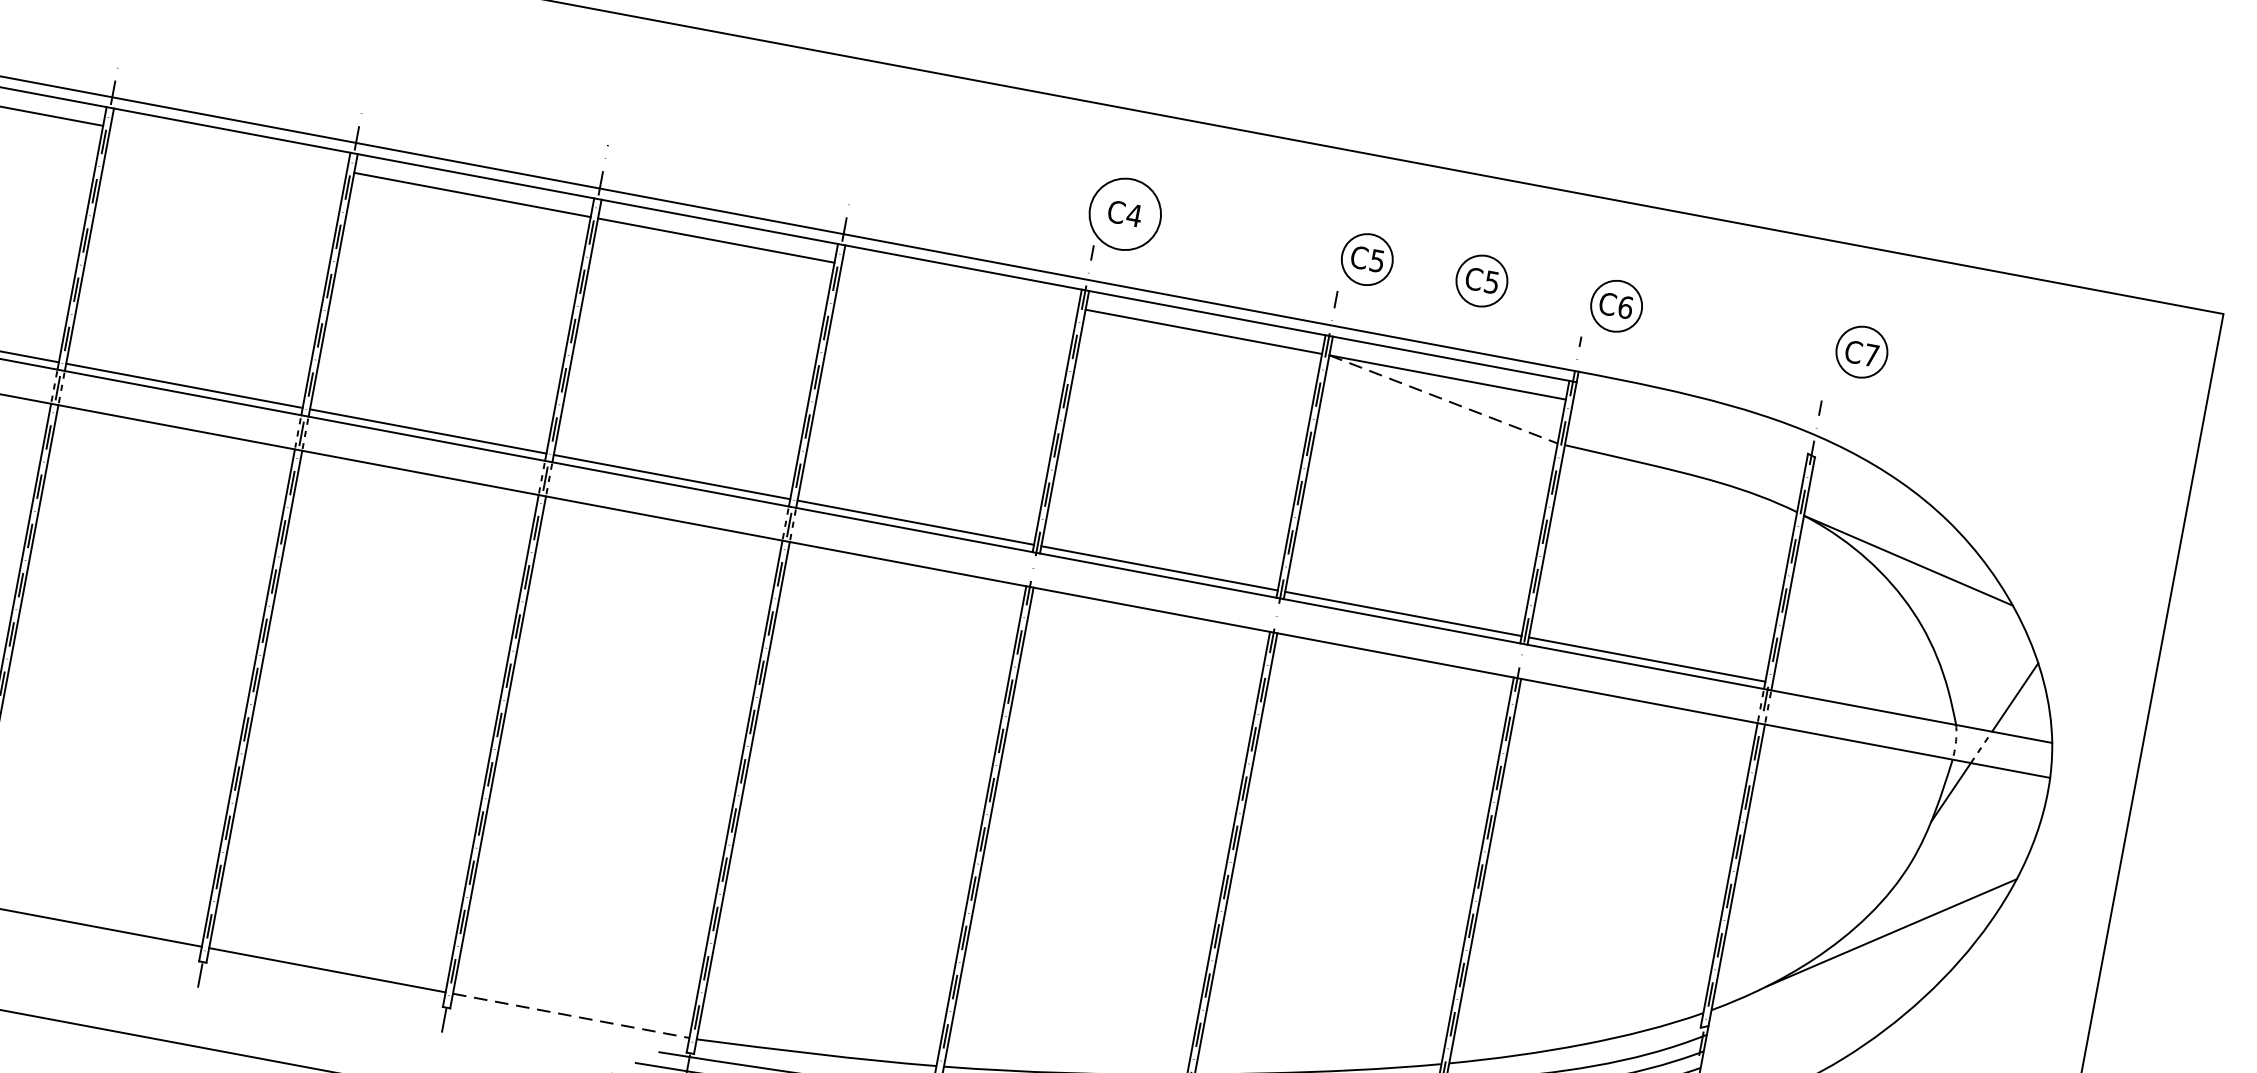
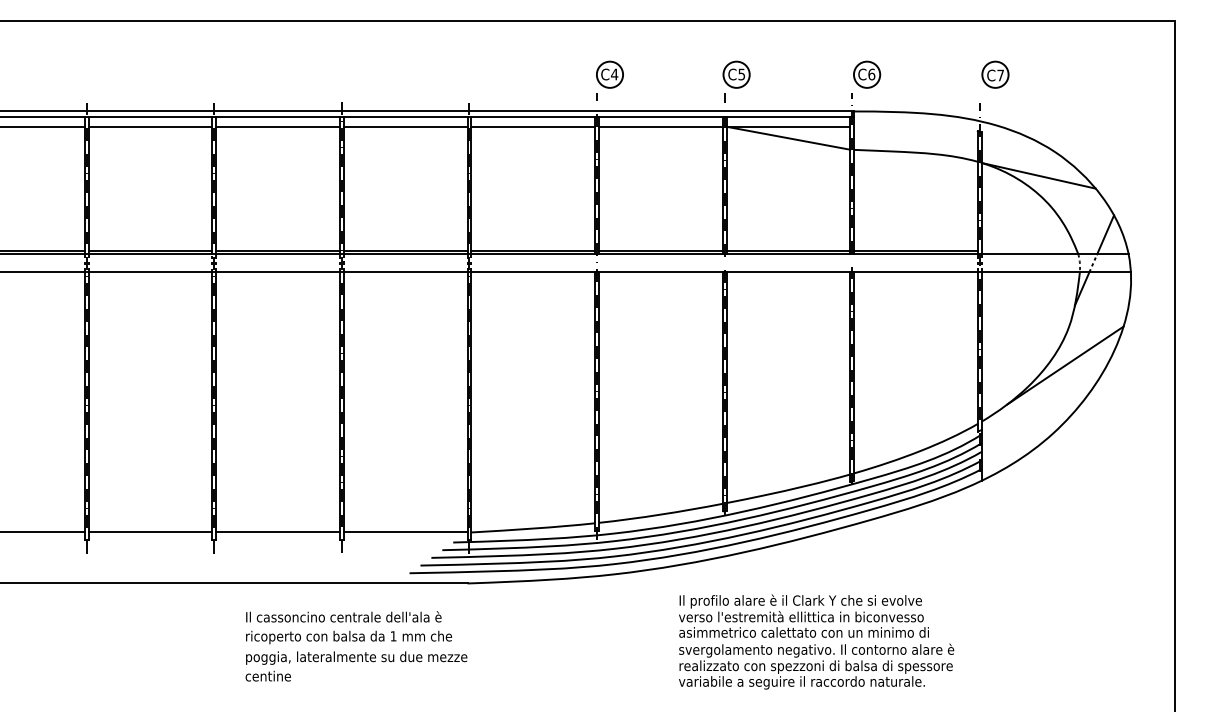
line: (228, 148) -> (150, 126), added
circle: (1124, 213) -> (609, 74), size x0.71
part: (1481, 280) -> (796, 74), removed
line: (960, 285) -> (533, 126), added
line: (1443, 399) -> (788, 138), dashed -> solid
line: (570, 1015) -> (405, 532), dashed -> solid

